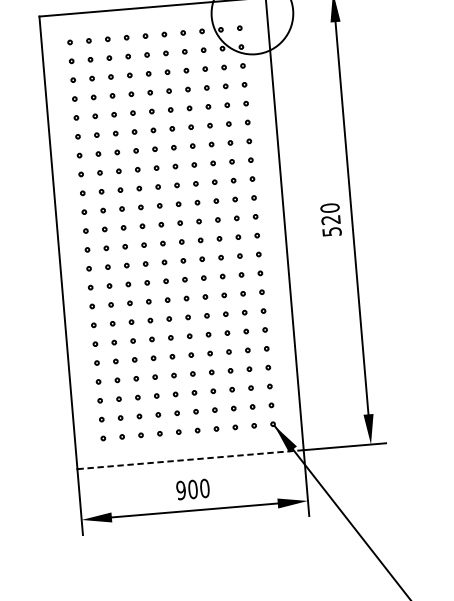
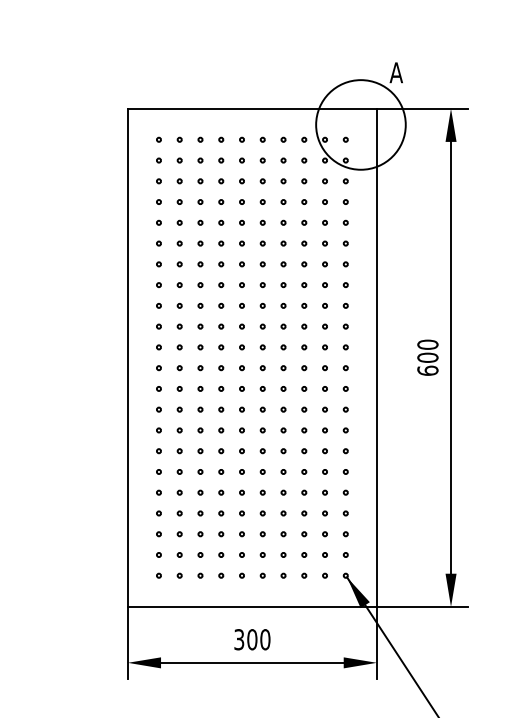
text: (331, 225) -> (427, 363), 520 -> 600
line: (190, 459) -> (252, 606), dashed -> solid
text: (181, 490) -> (239, 639), 900 -> 300

